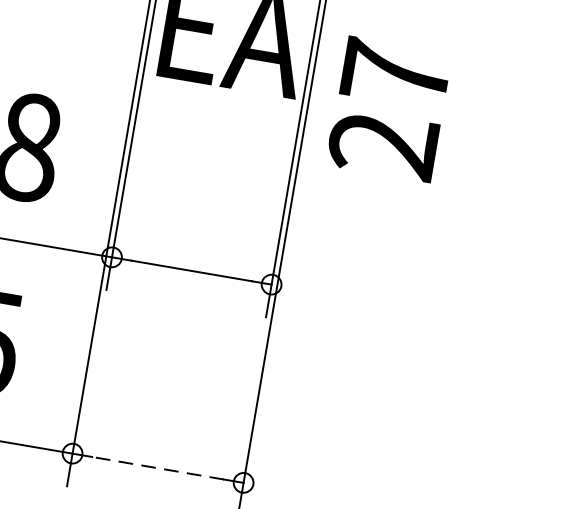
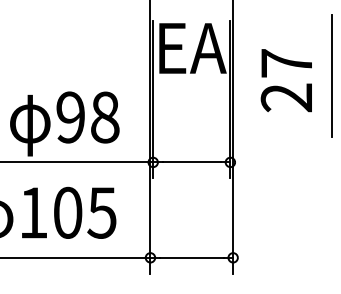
text: (387, 108) -> (285, 80), moved
line: (511, 140) -> (331, 75), added
line: (157, 467) -> (191, 257), dashed -> solid

